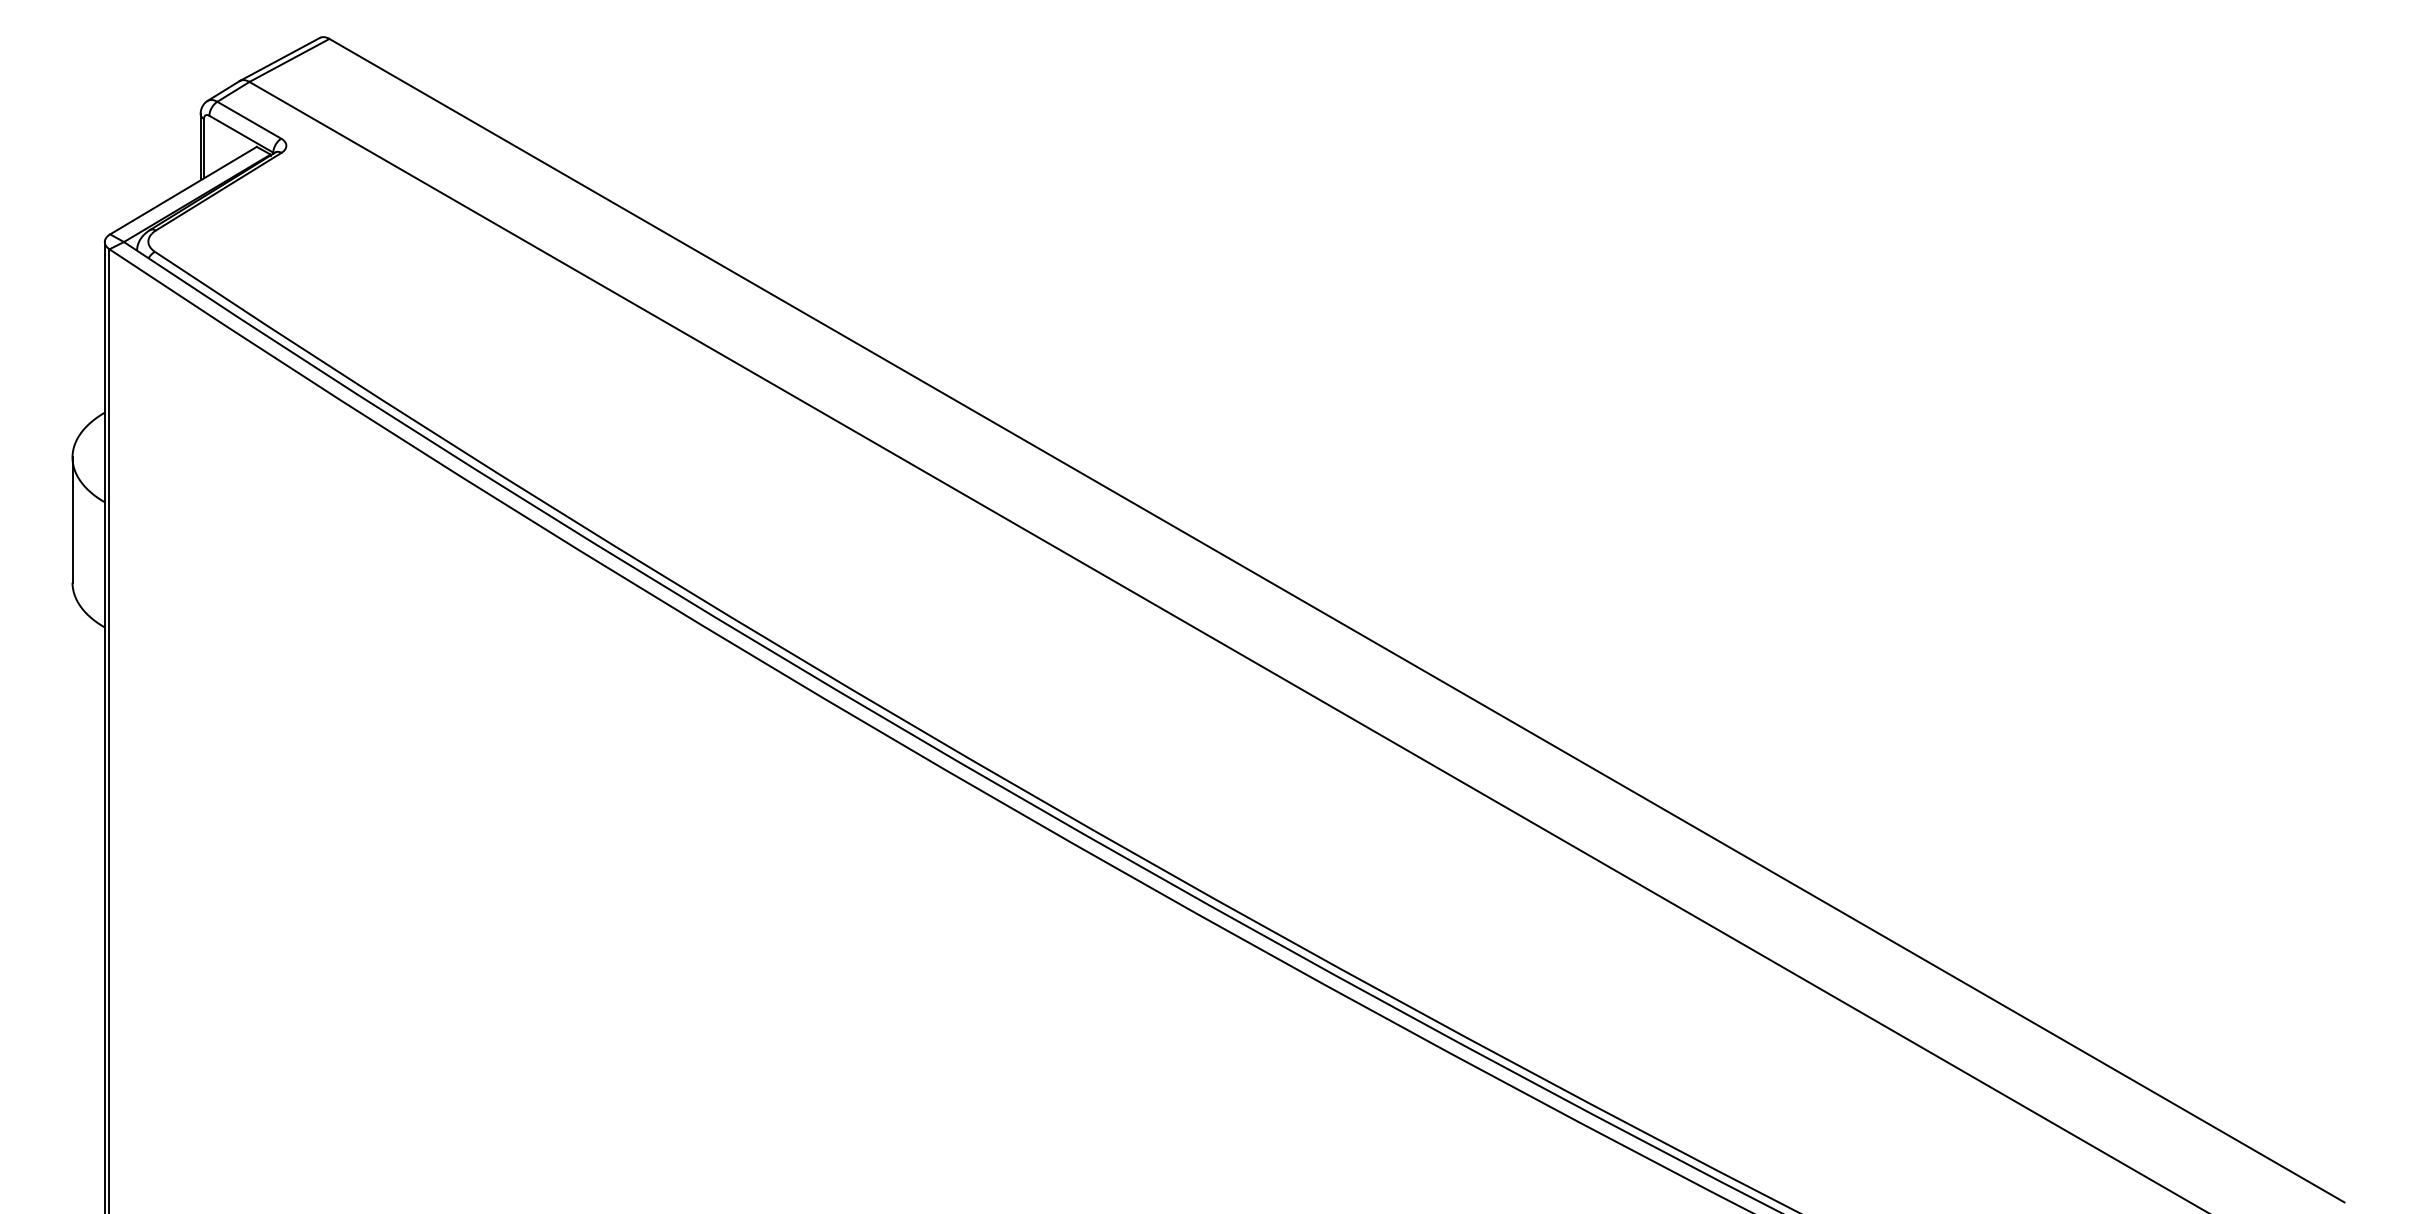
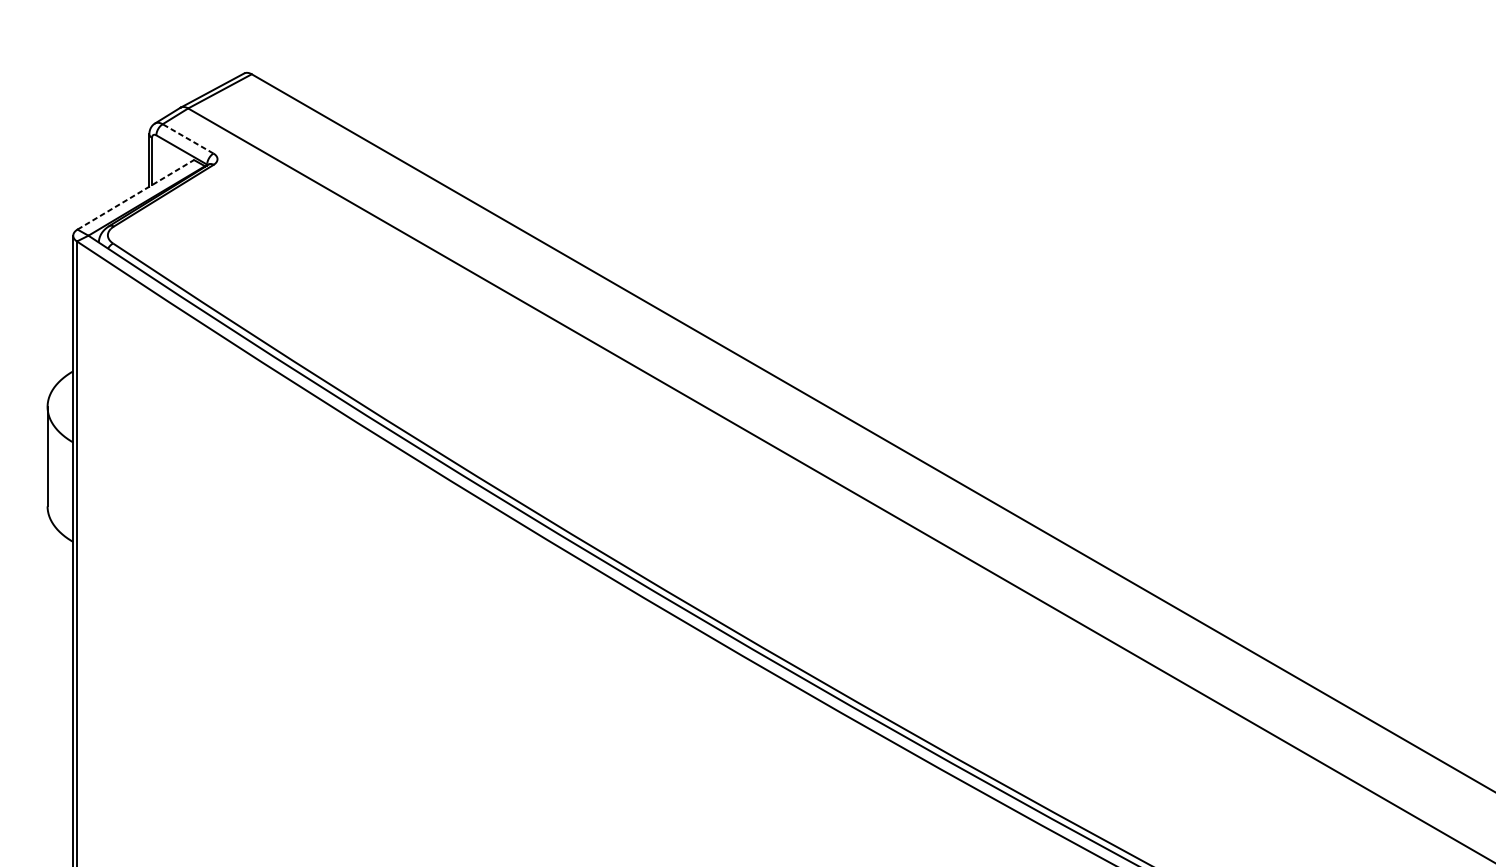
line: (249, 120) -> (188, 139), solid -> dashed
line: (183, 190) -> (135, 194), solid -> dashed

